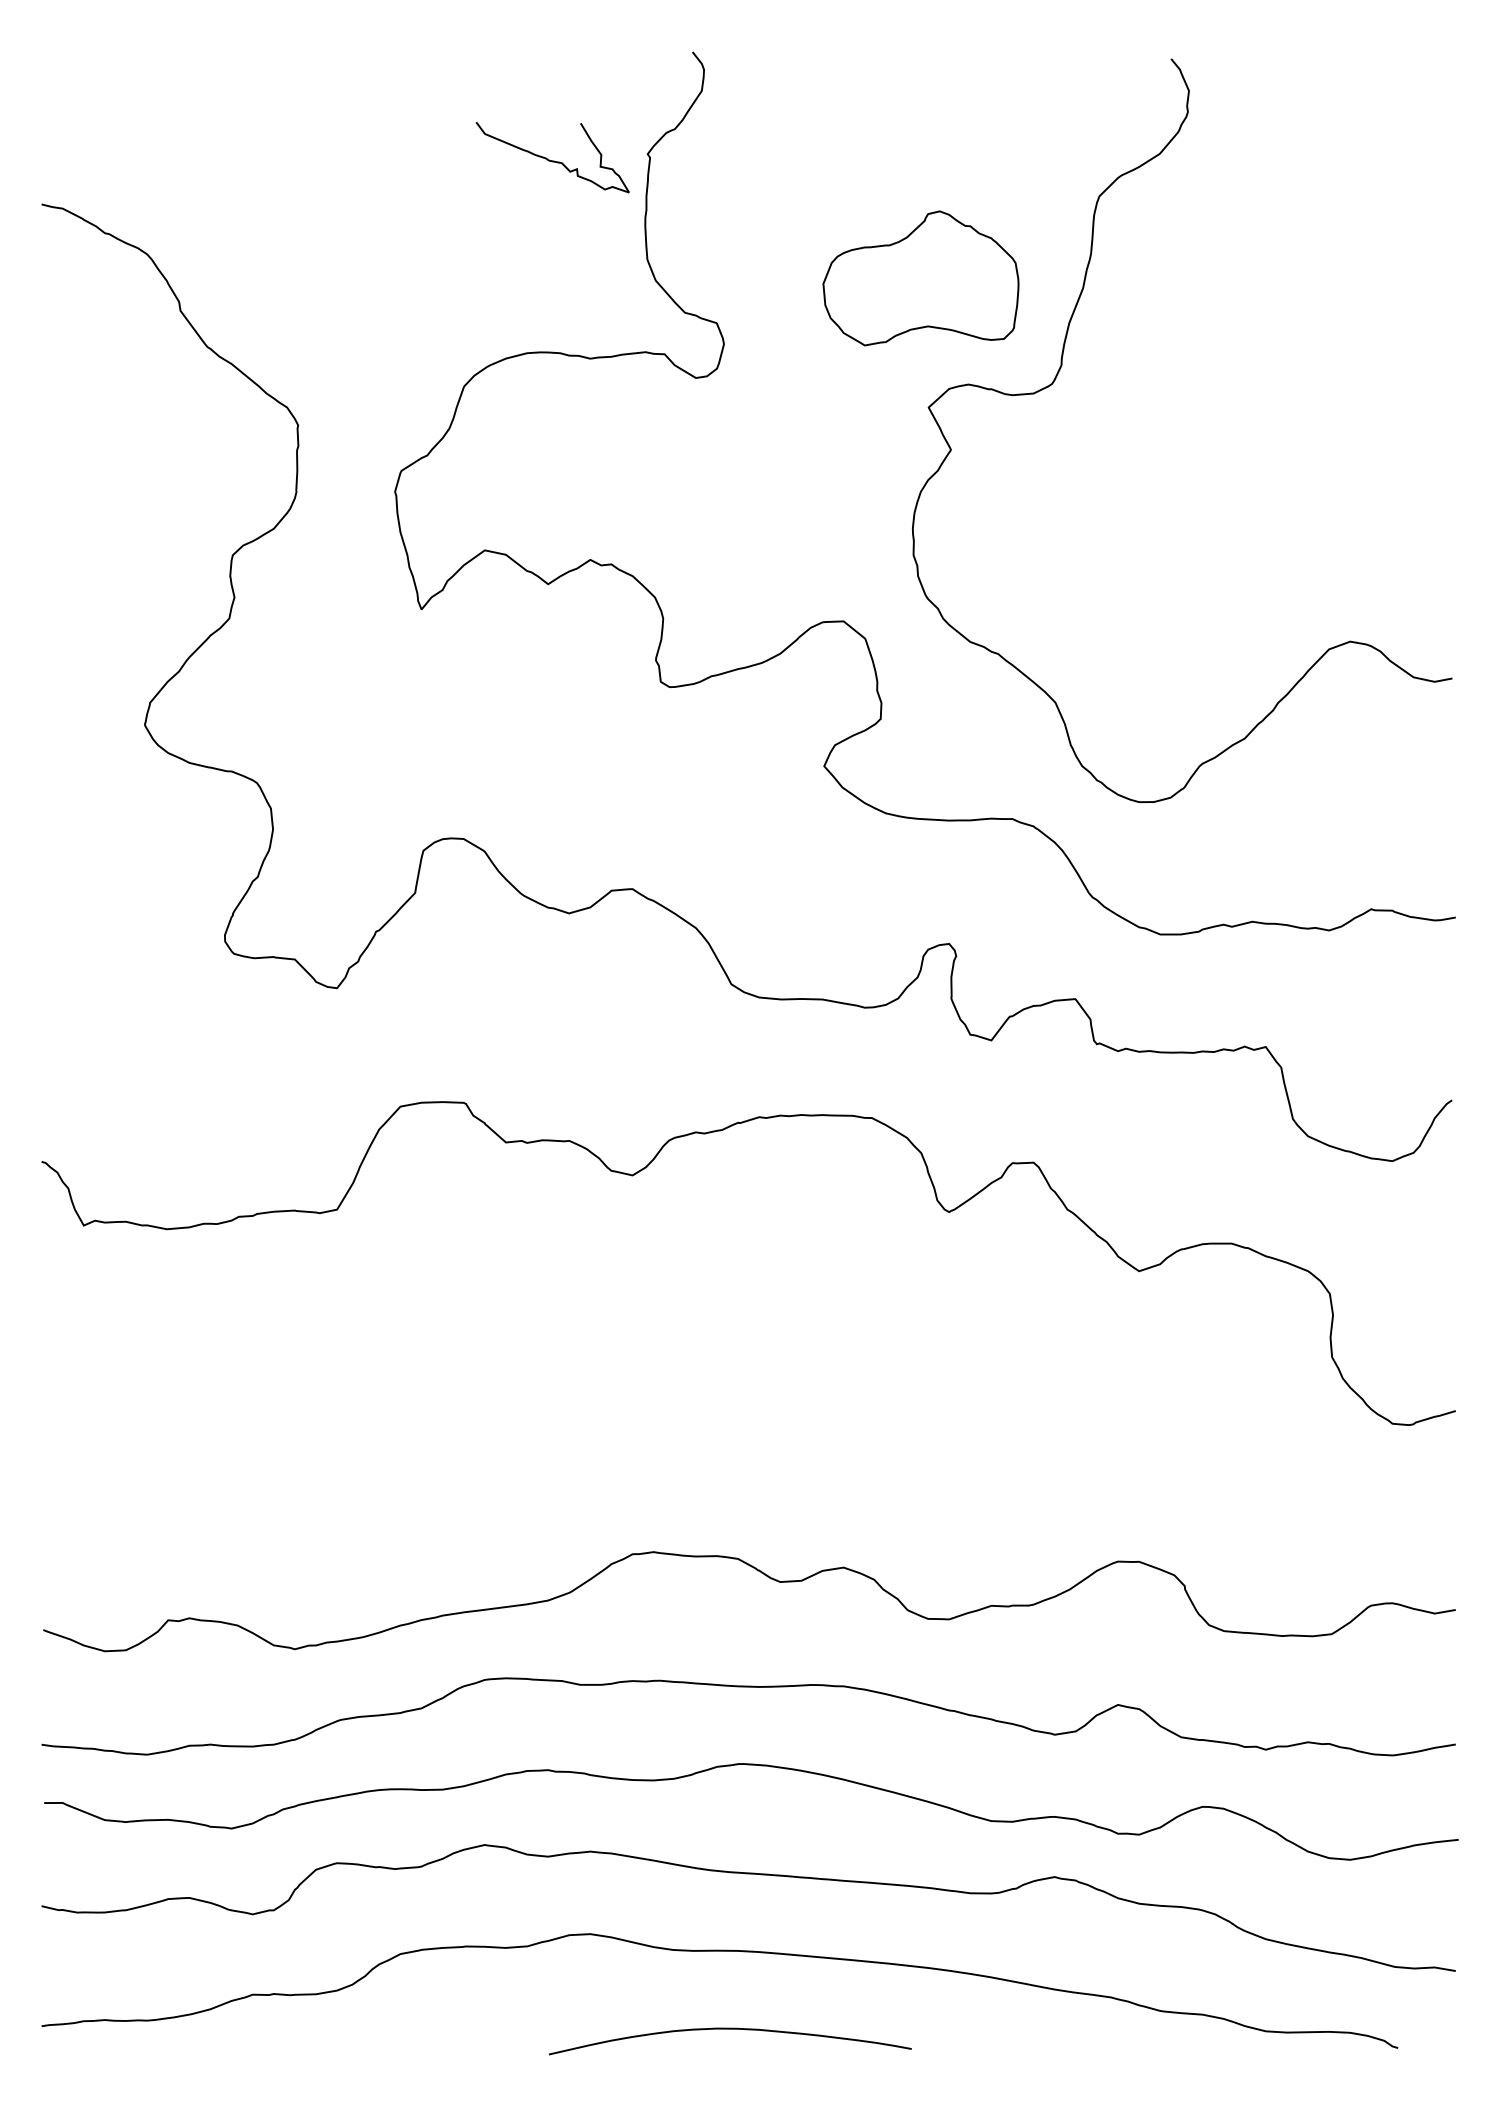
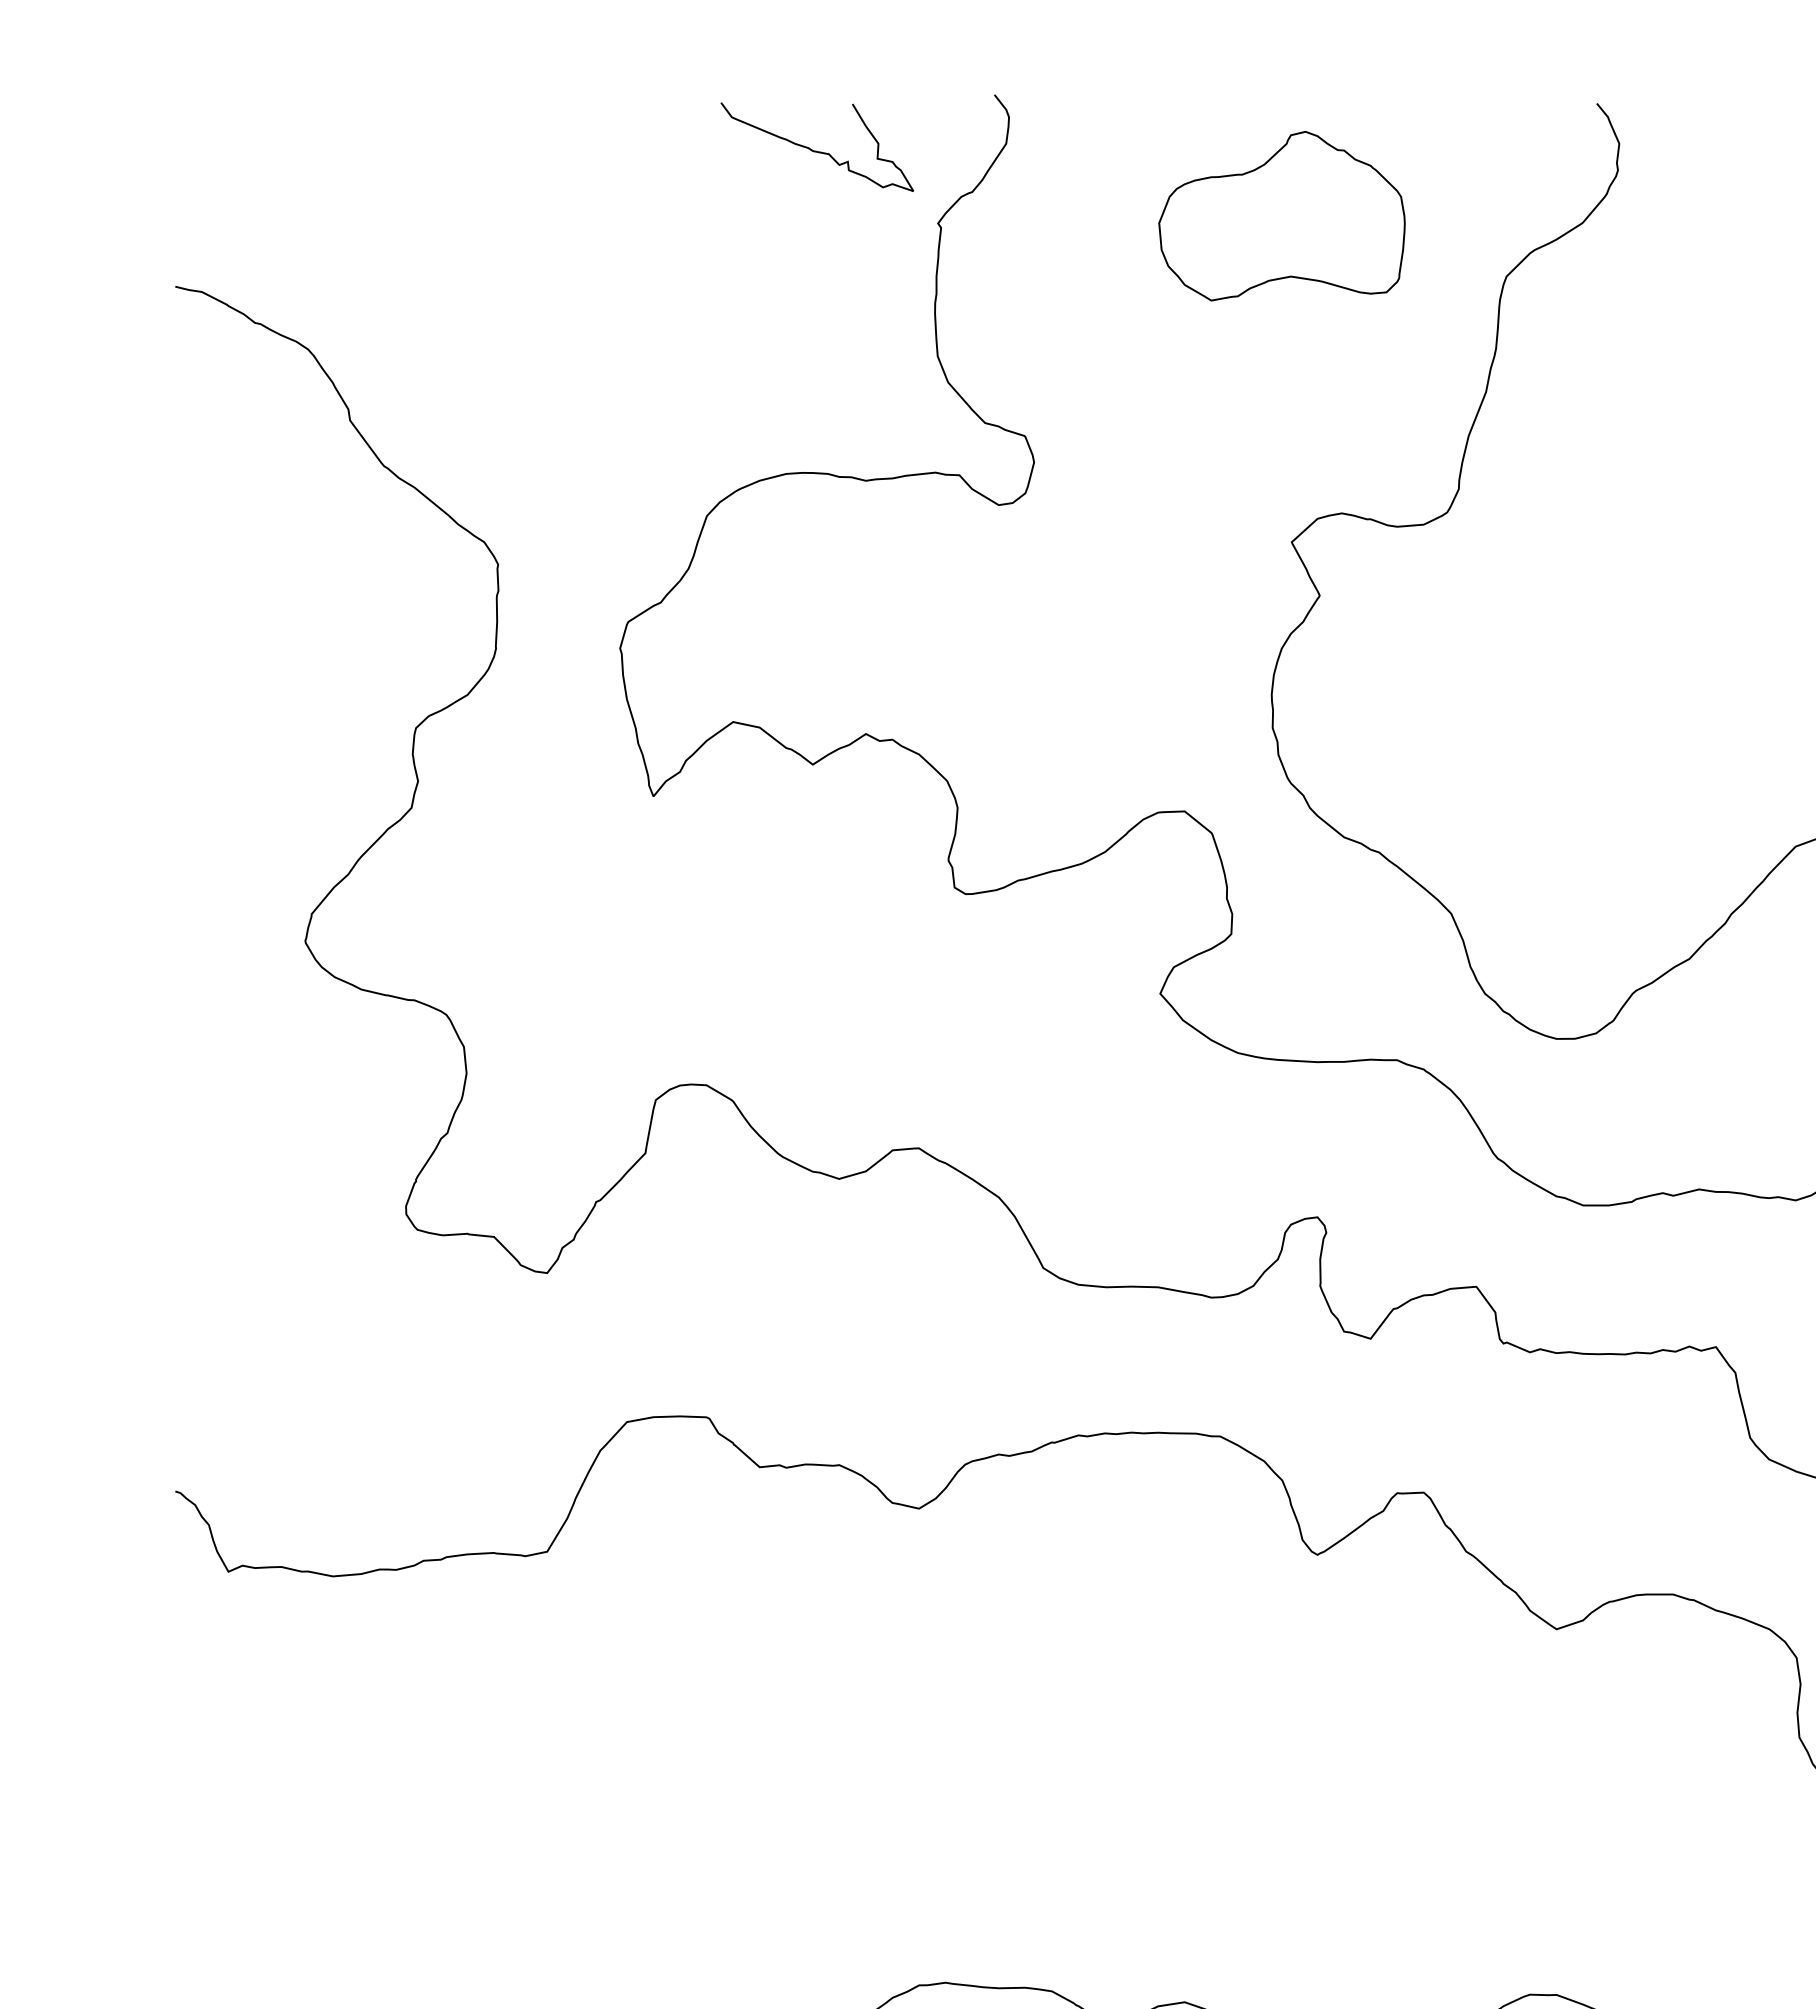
curve: (552, 160) -> (817, 150), moved
part: (920, 278) -> (1281, 216), moved

